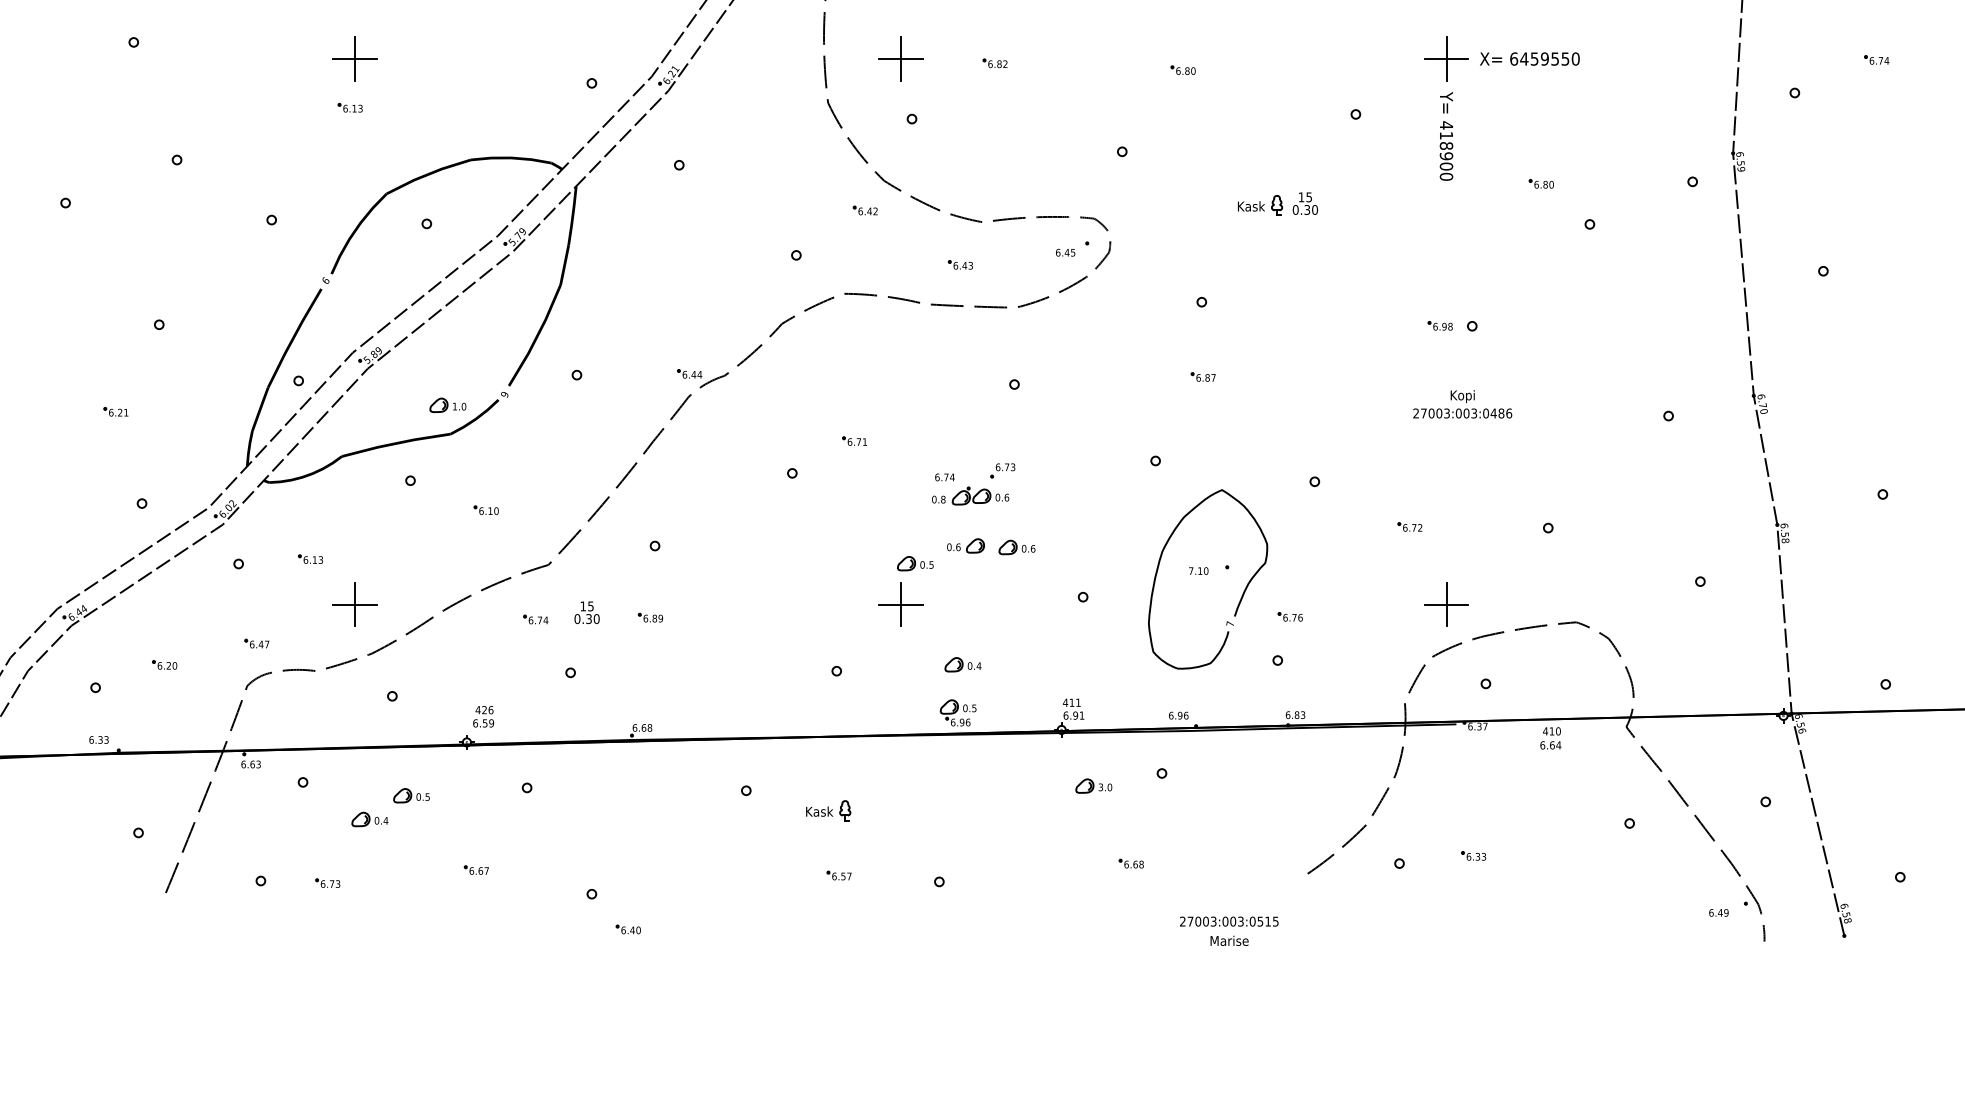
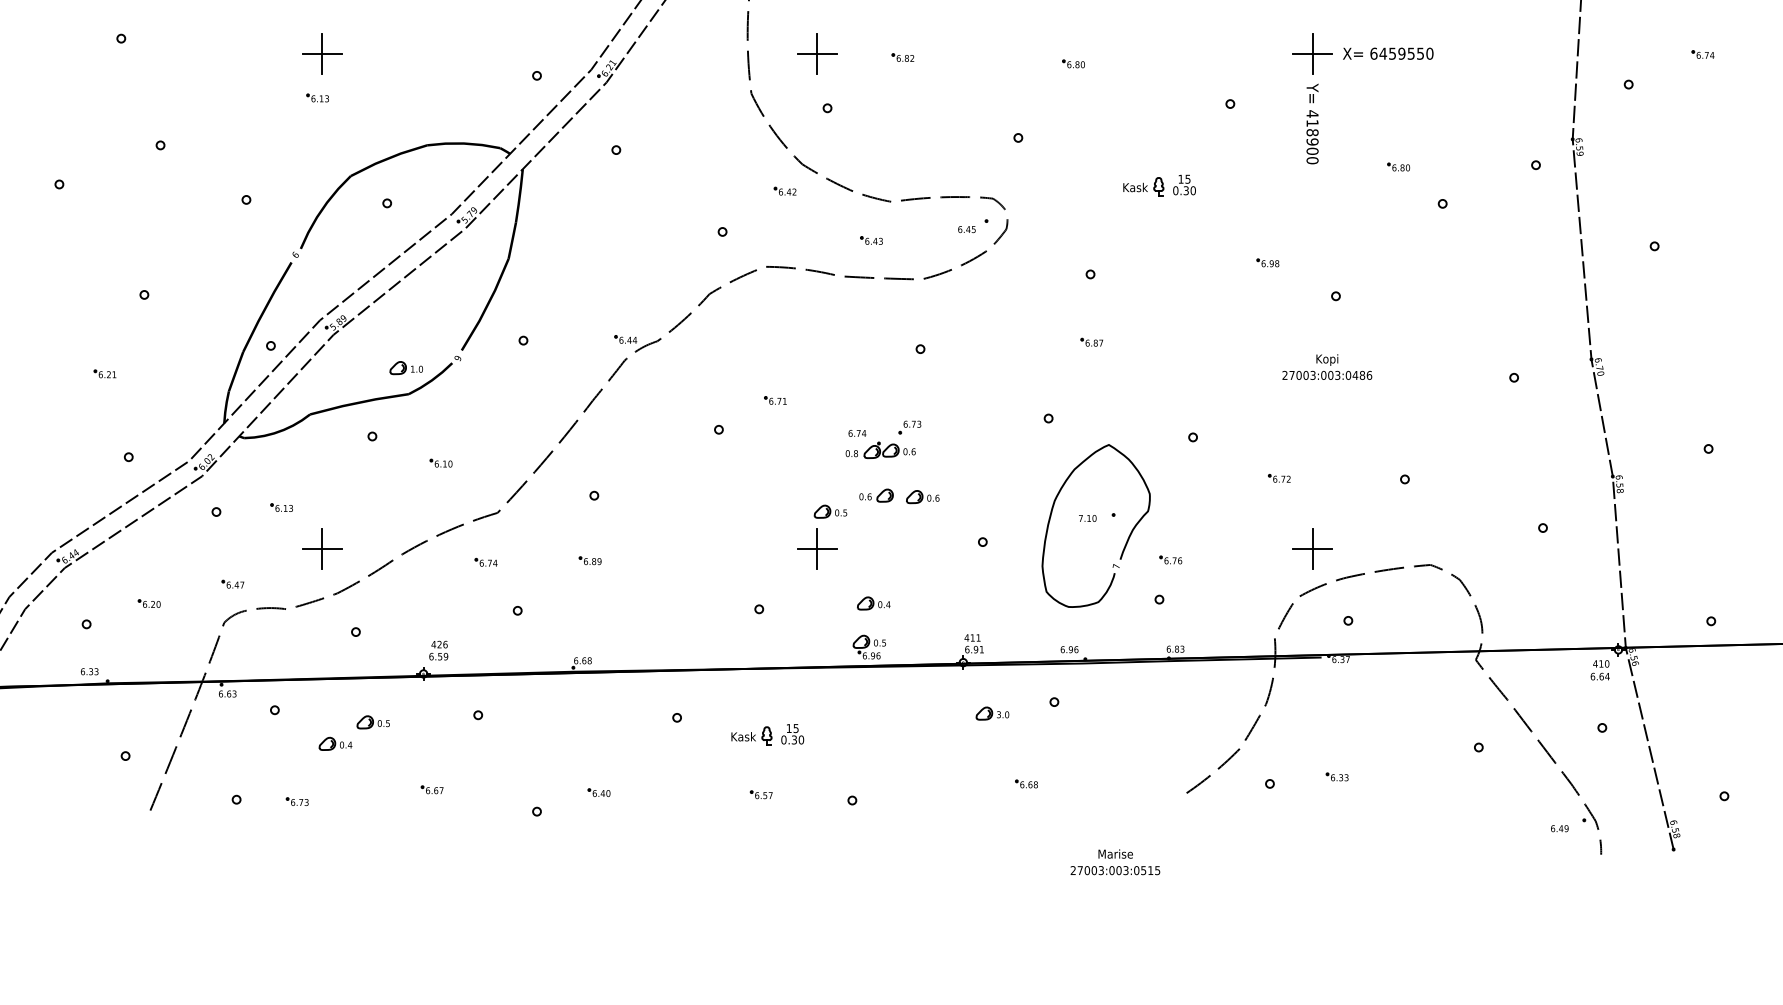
part: (1439, 325) -> (1267, 262), moved
text: (586, 613) -> (792, 734), moved
text: (1549, 738) -> (1599, 670), moved
text: (1229, 921) -> (1115, 870), moved
part: (627, 929) -> (598, 792), moved

